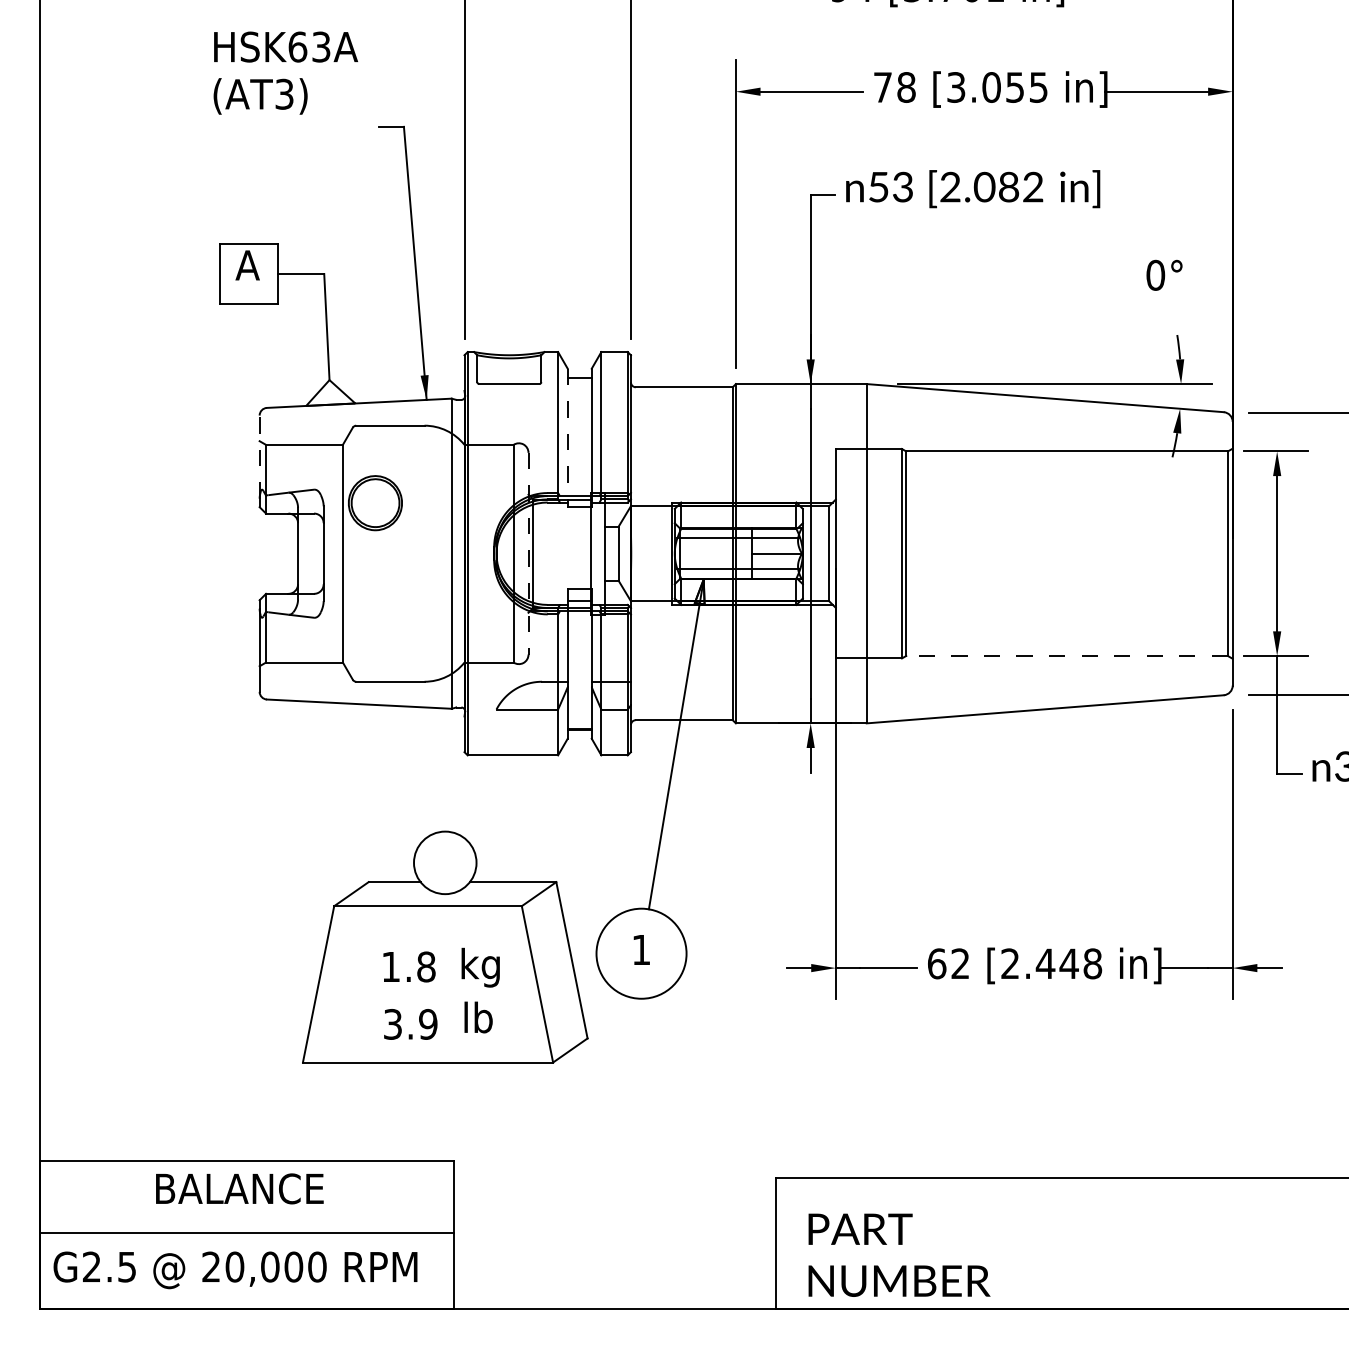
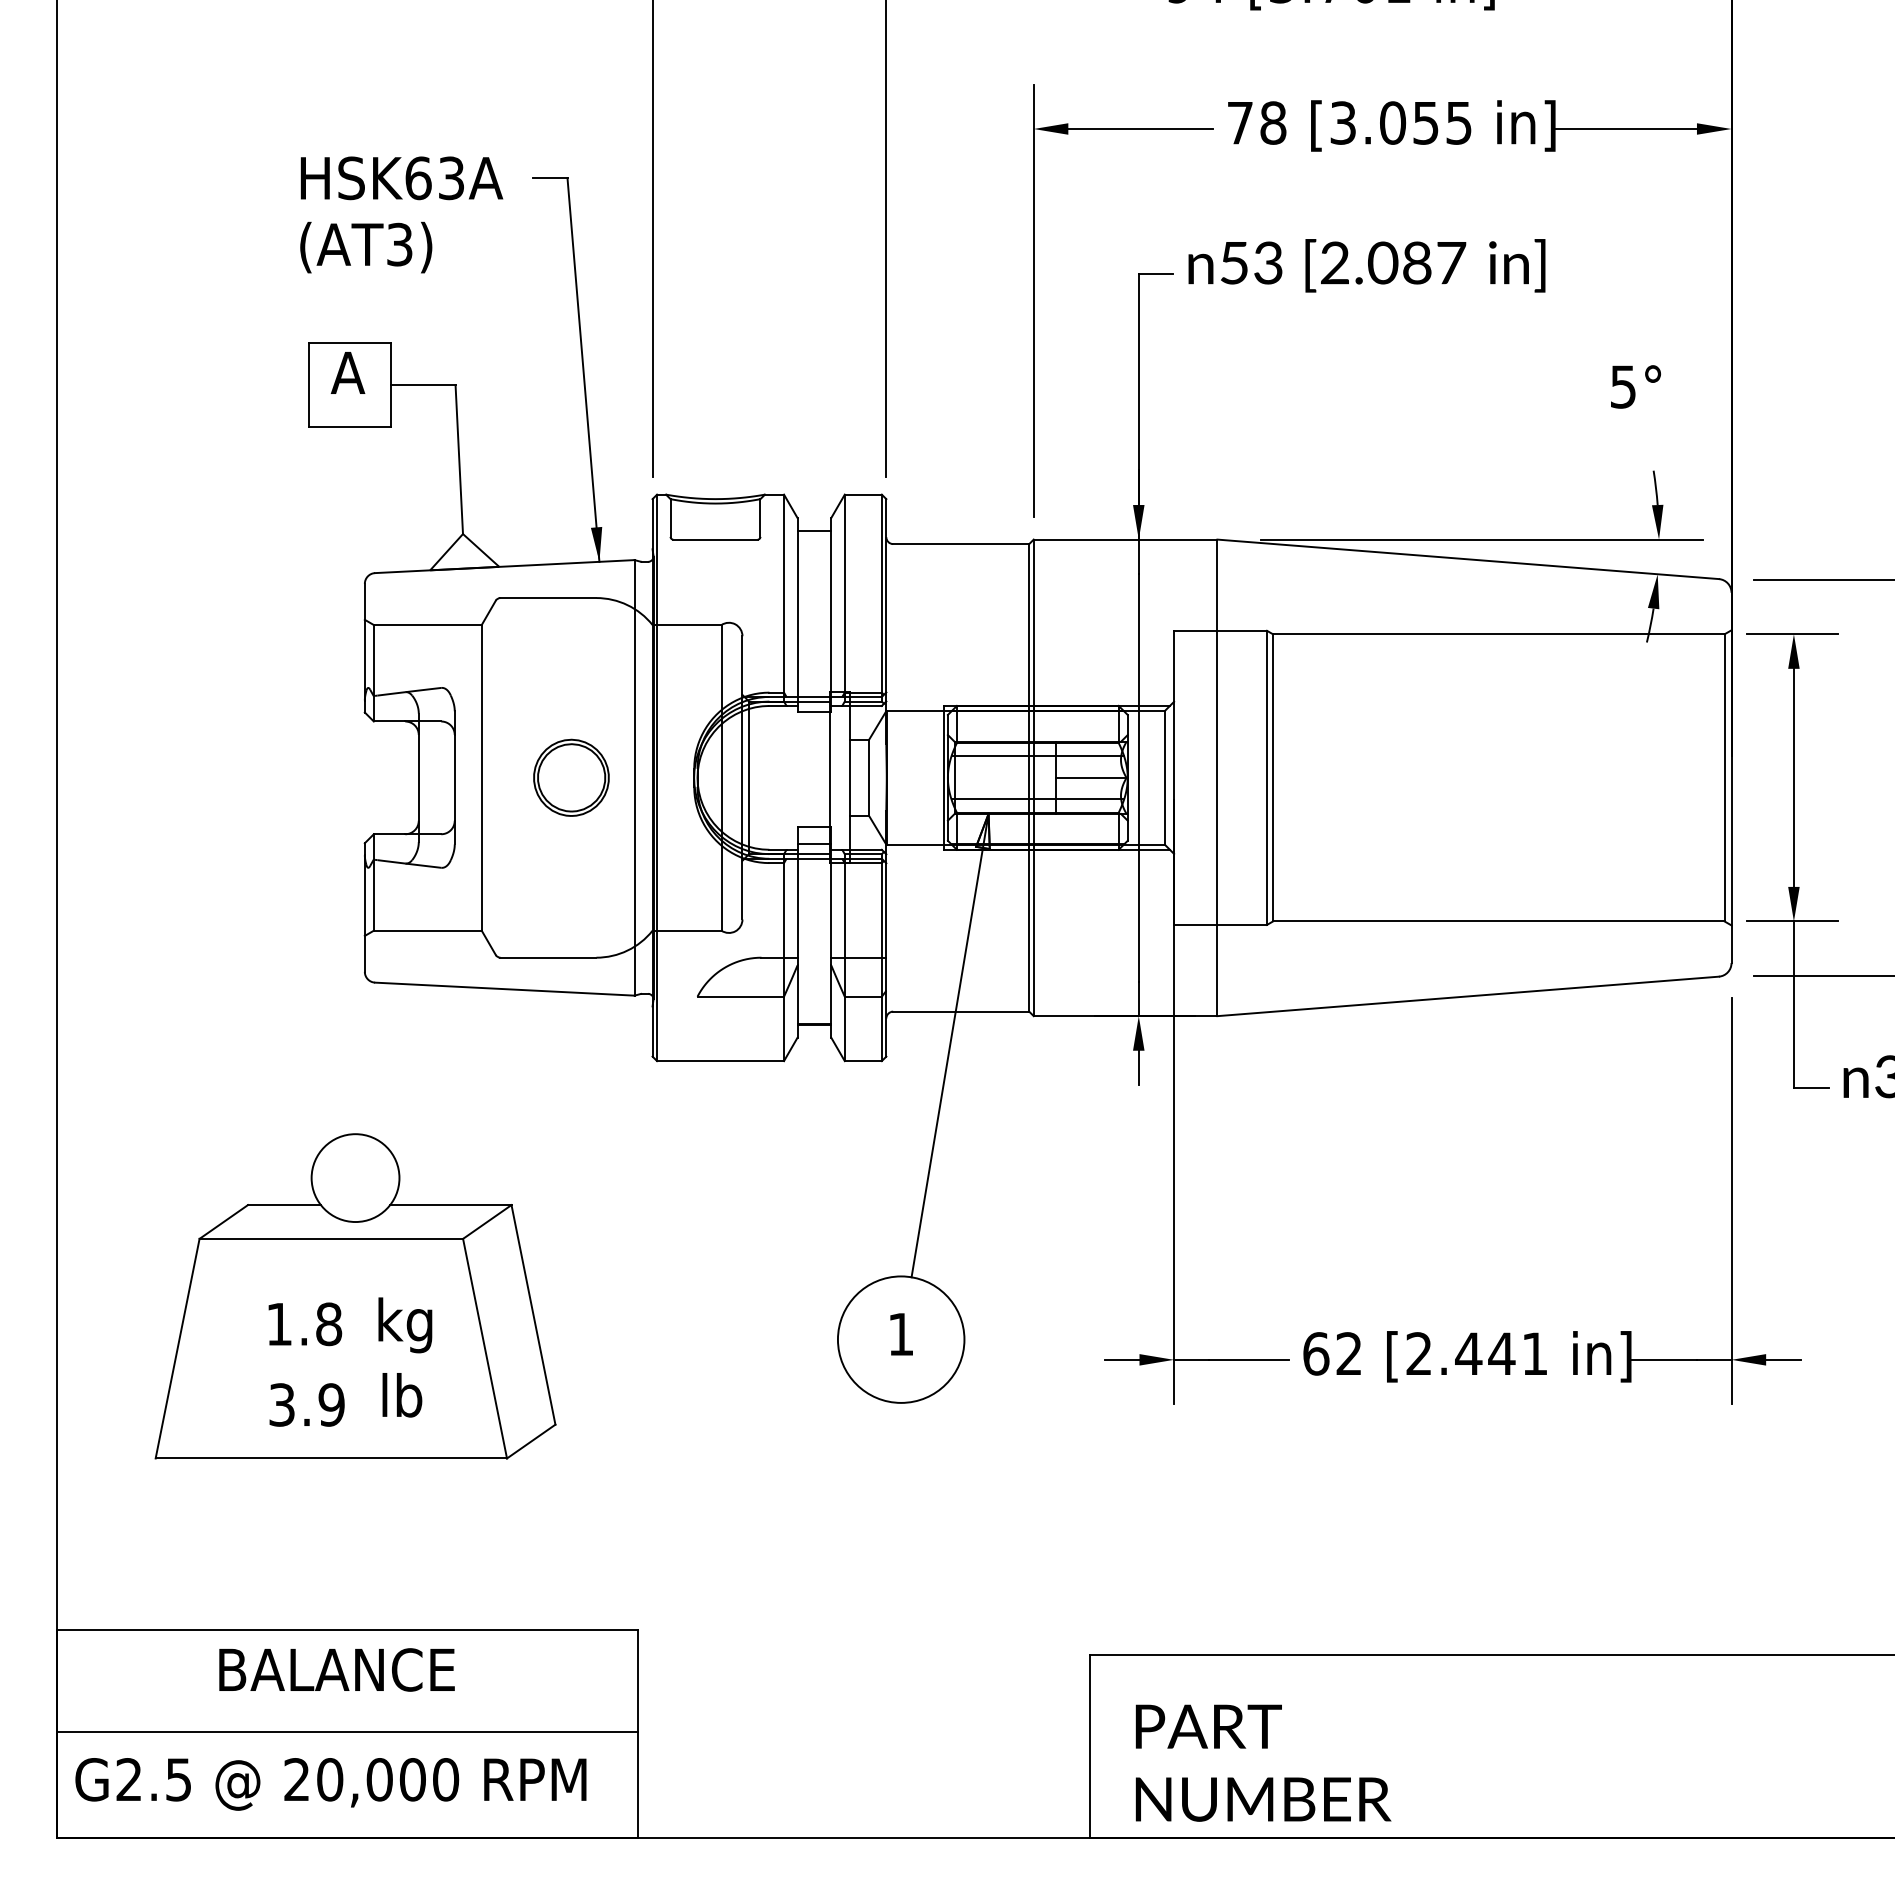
text: (285, 72) -> (401, 214), moved
text: (1033, 186) -> (1451, 262), [2.082 -> [2.087
text: (1155, 275) -> (1623, 386), 0° -> 5°
line: (567, 435) -> (797, 612), dashed -> solid
line: (259, 456) -> (364, 641), dashed -> solid
part: (375, 502) -> (571, 777), moved
line: (528, 553) -> (742, 777), dashed -> solid
line: (1066, 655) -> (1498, 921), dashed -> solid
part: (445, 947) -> (355, 1296), moved
text: (1093, 963) -> (1535, 1353), [2.448 -> [2.441

